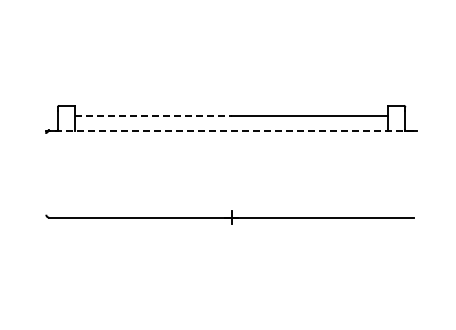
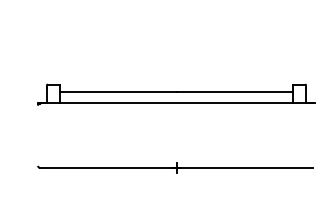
line: (153, 116) -> (118, 92), dashed -> solid
line: (231, 130) -> (176, 102), dashed -> solid

